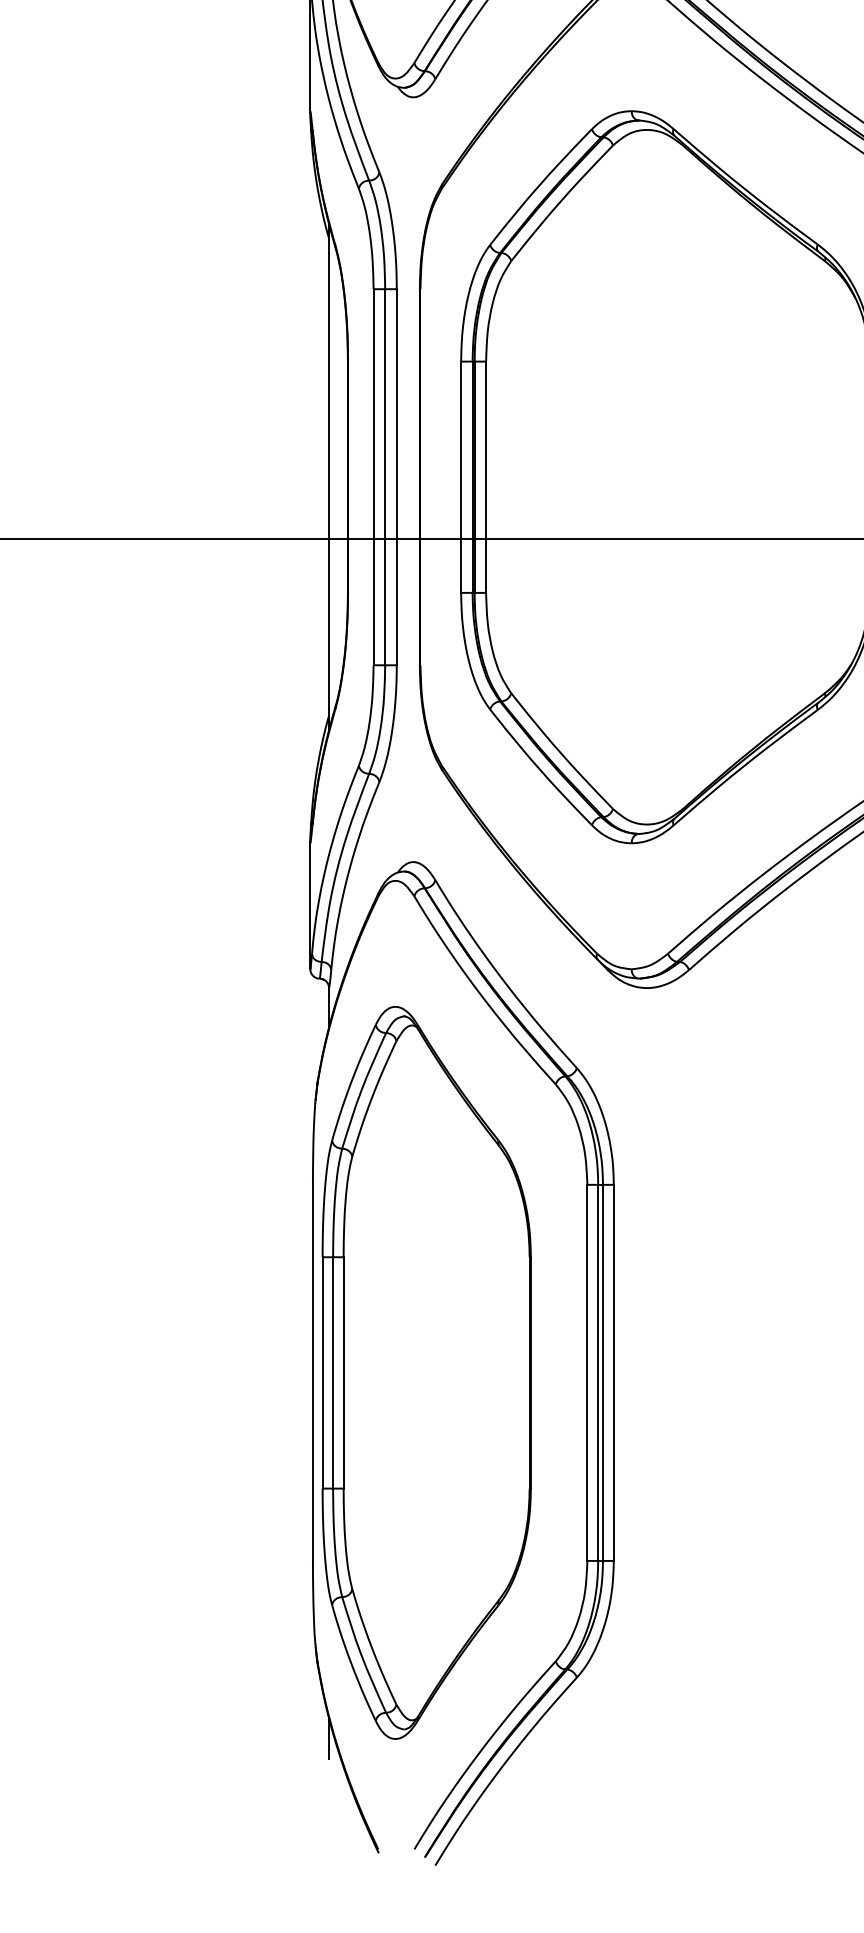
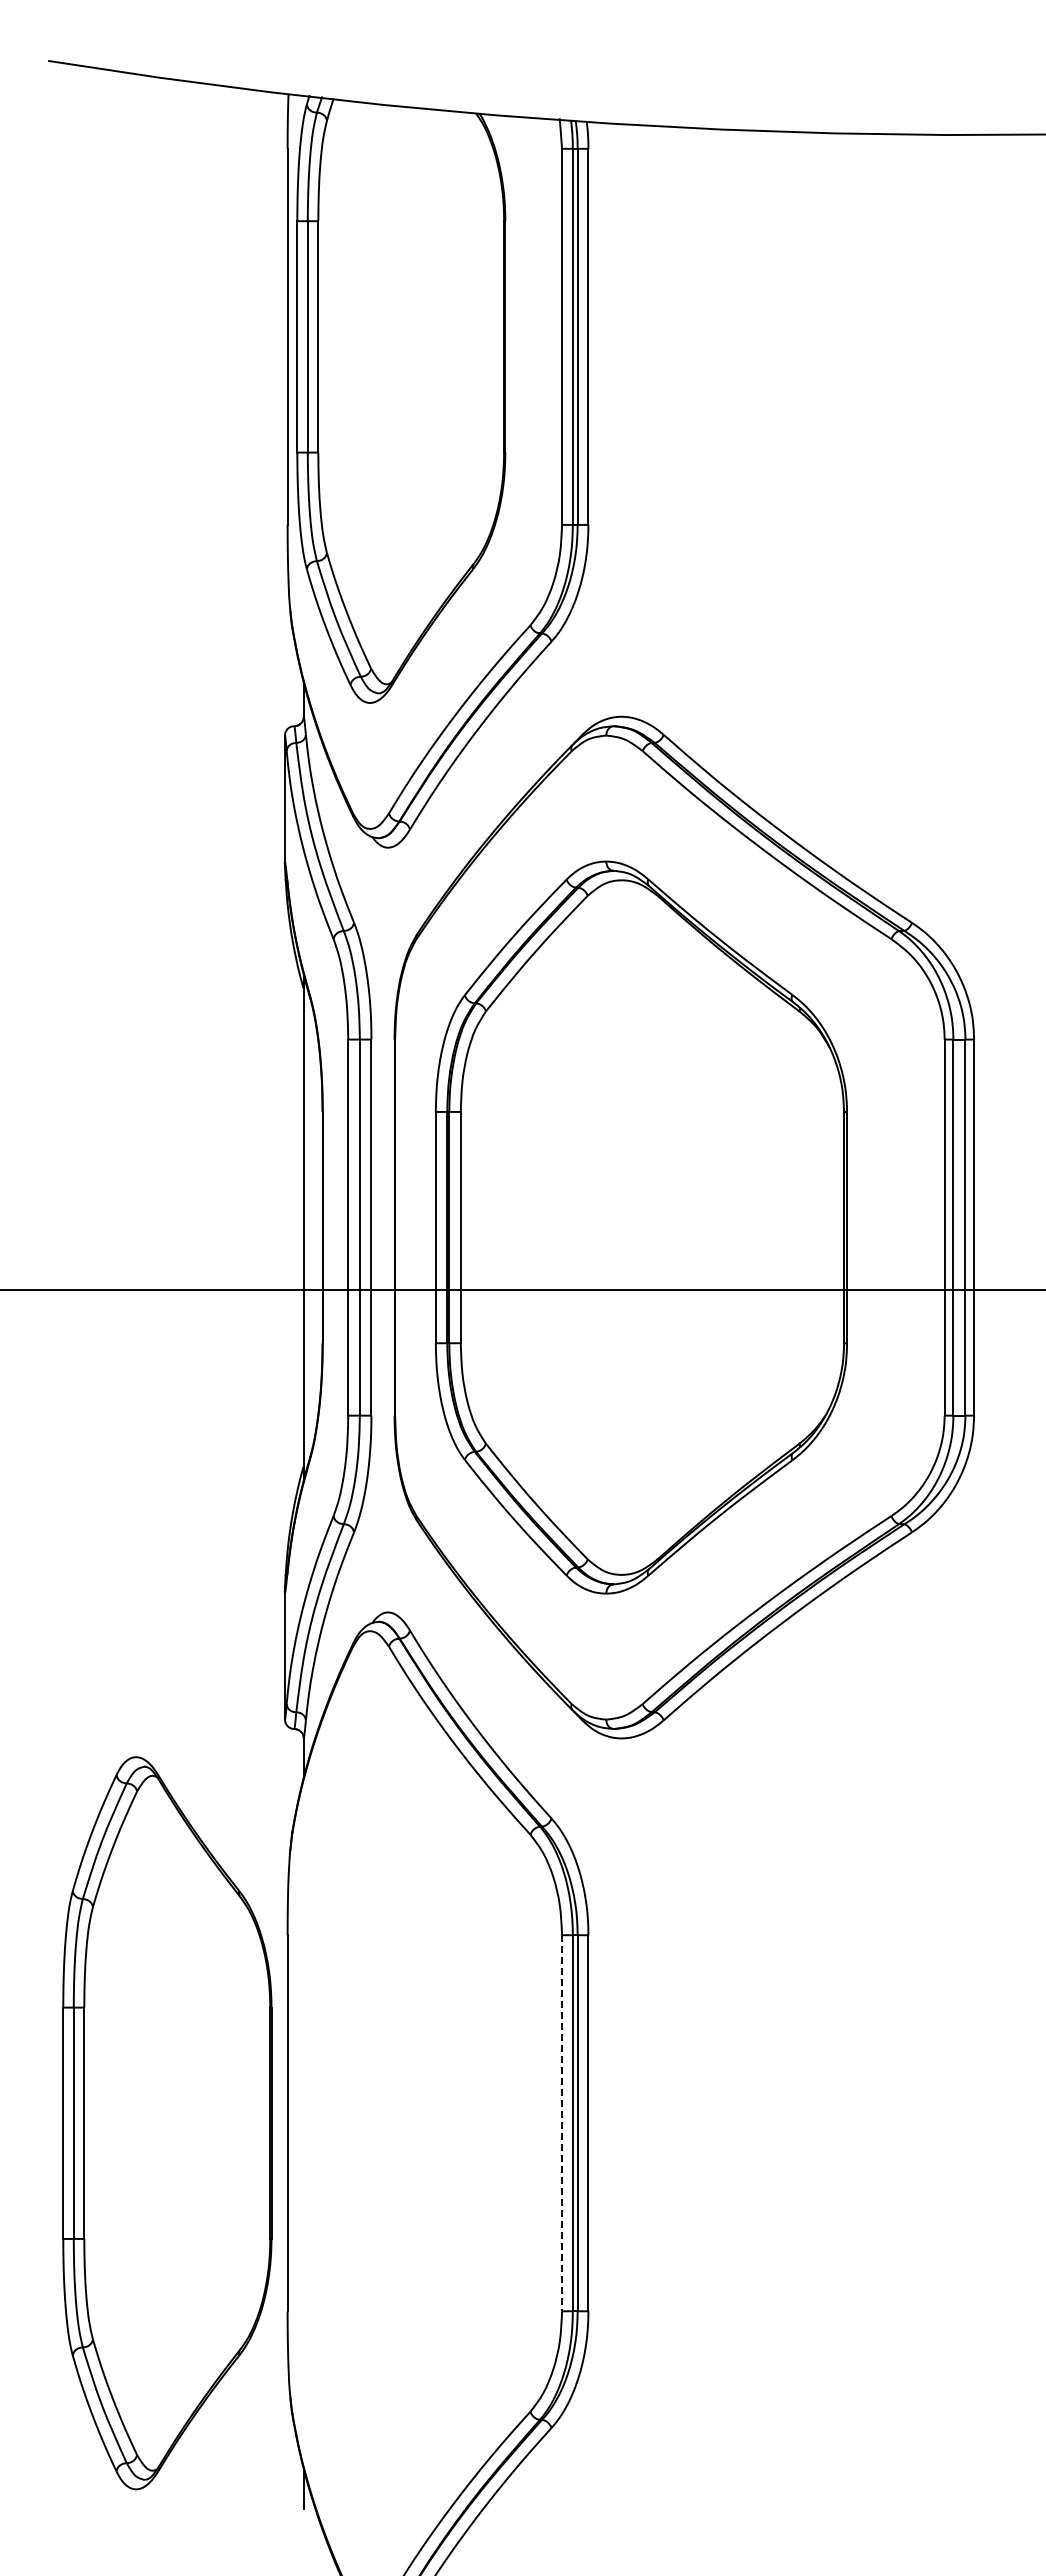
part: (426, 1373) -> (167, 2123), moved
line: (587, 1373) -> (562, 2123), solid -> dashed

